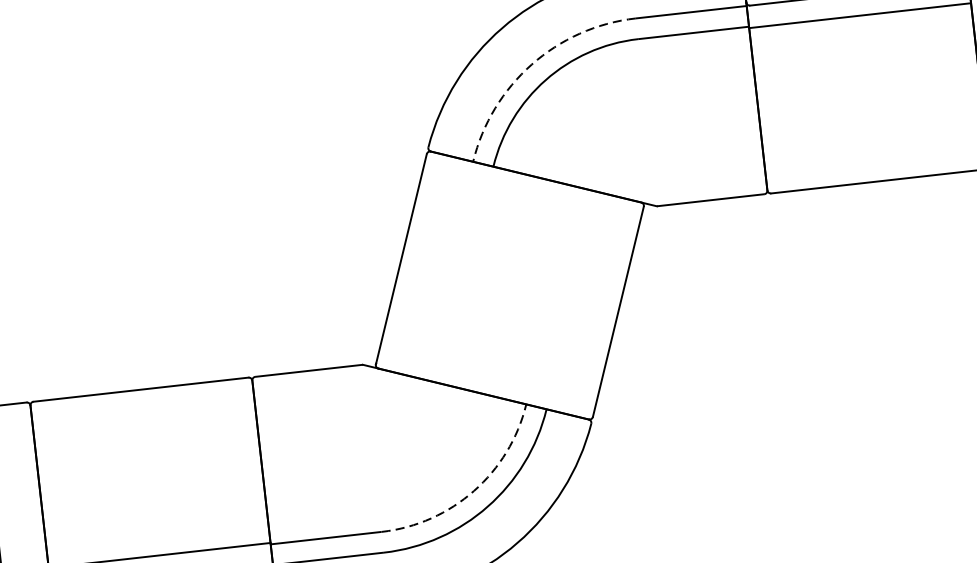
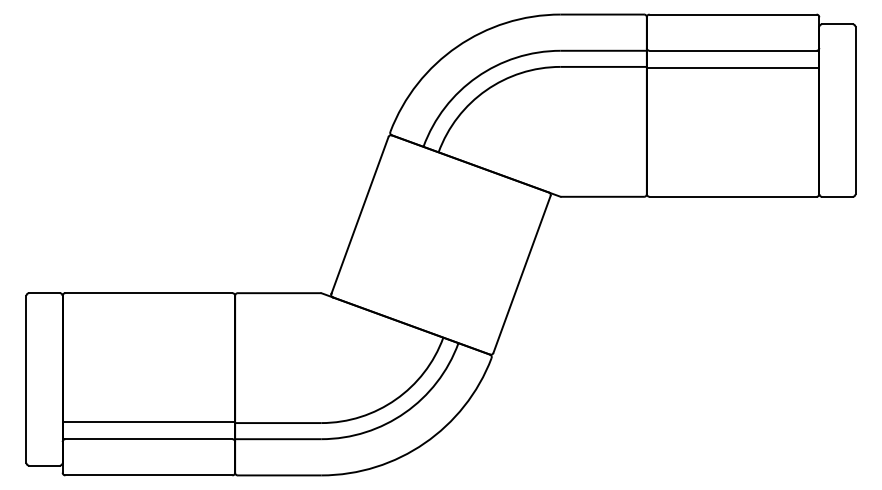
arc: (531, 64) -> (476, 77), dashed -> solid
arc: (473, 490) -> (395, 399), dashed -> solid

